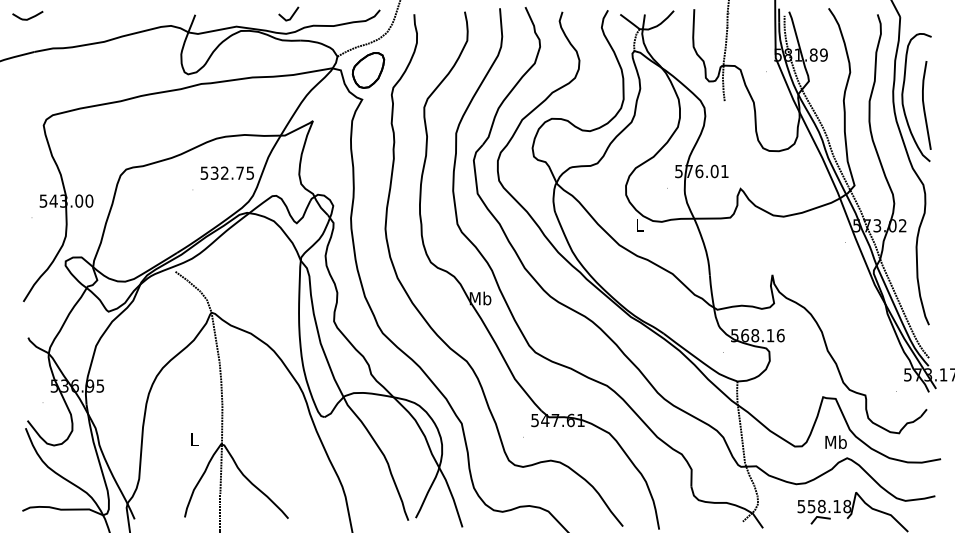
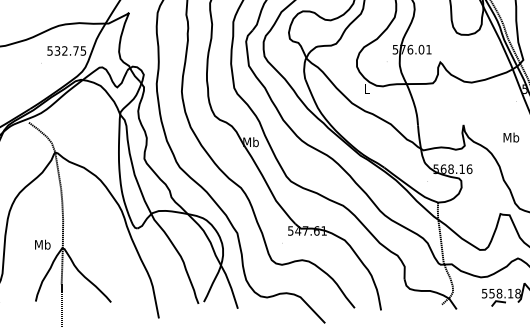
text: (194, 439) -> (42, 244), L -> Mb
text: (835, 441) -> (510, 137), moved

